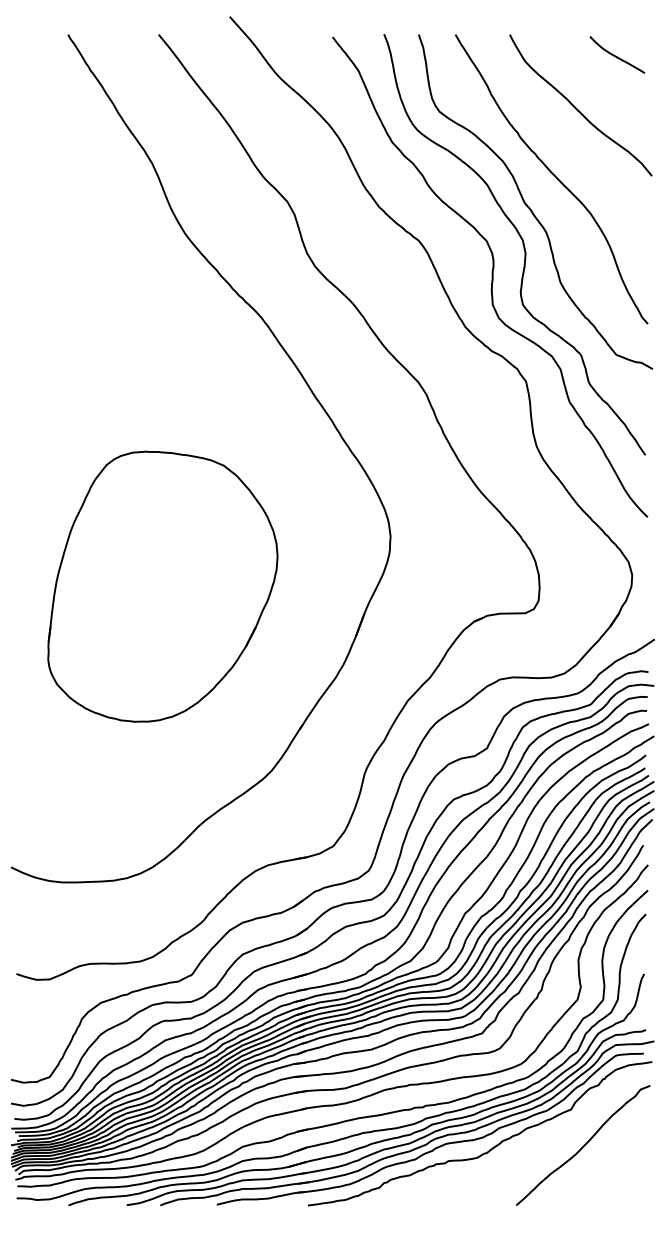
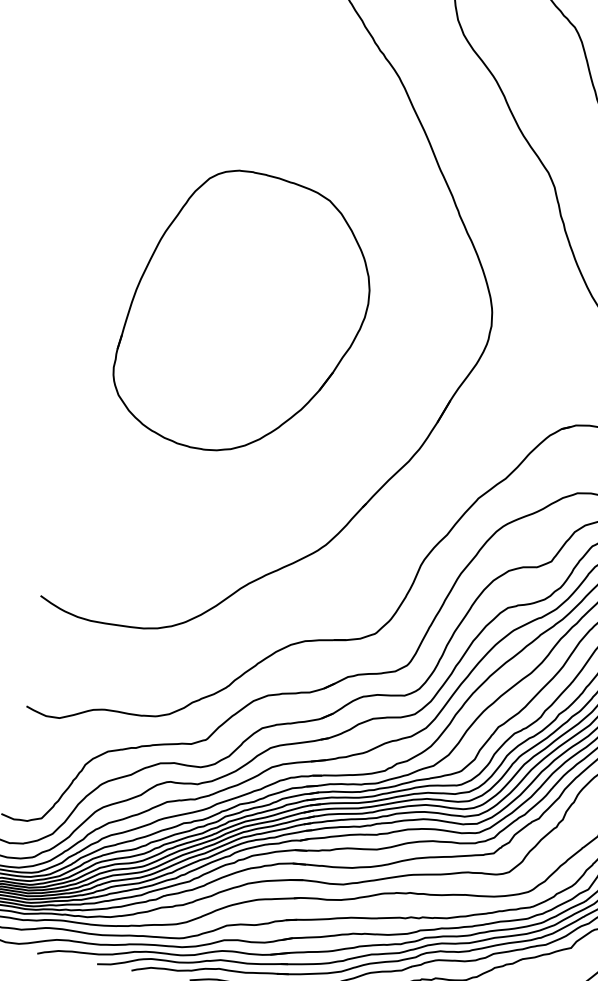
part: (162, 586) -> (244, 313), moved

